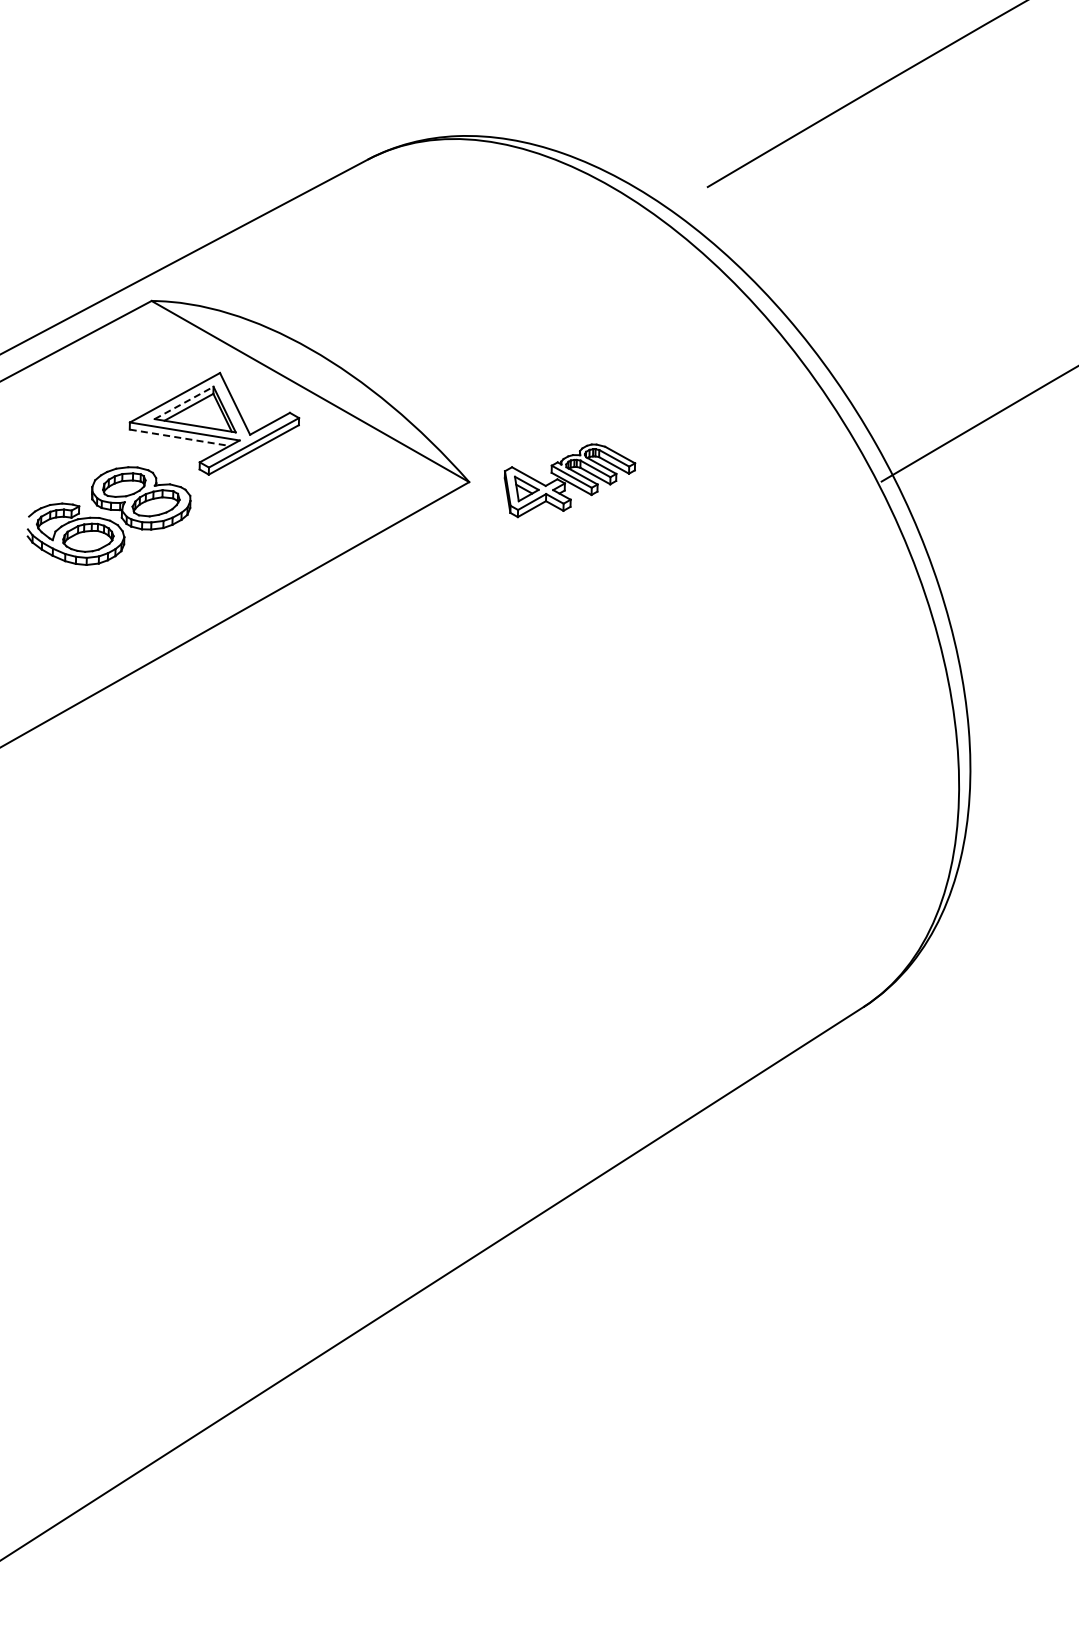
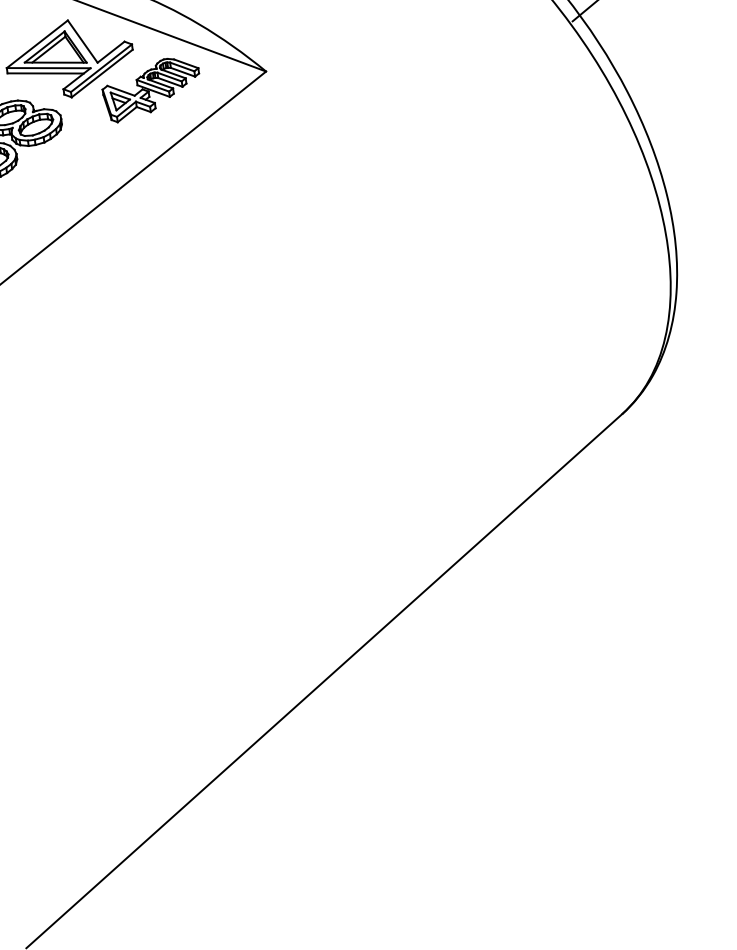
line: (184, 402) -> (44, 46), dashed -> solid
line: (179, 437) -> (45, 73), dashed -> solid
part: (569, 480) -> (151, 88), moved

